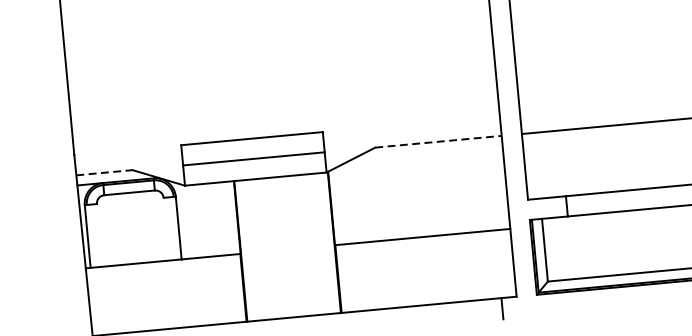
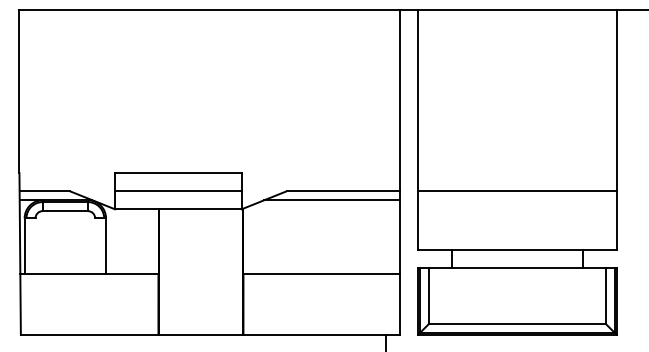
line: (438, 142) -> (343, 191), dashed -> solid
line: (426, 153) -> (331, 200), added
line: (105, 172) -> (45, 191), dashed -> solid

